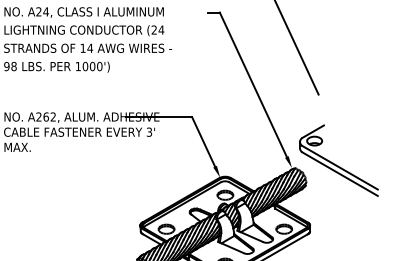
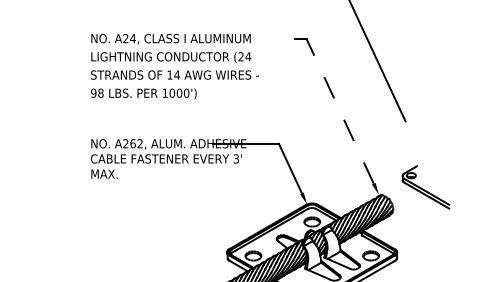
line: (253, 84) -> (340, 111), solid -> dashed
part: (338, 160) -> (425, 187), size x0.6

